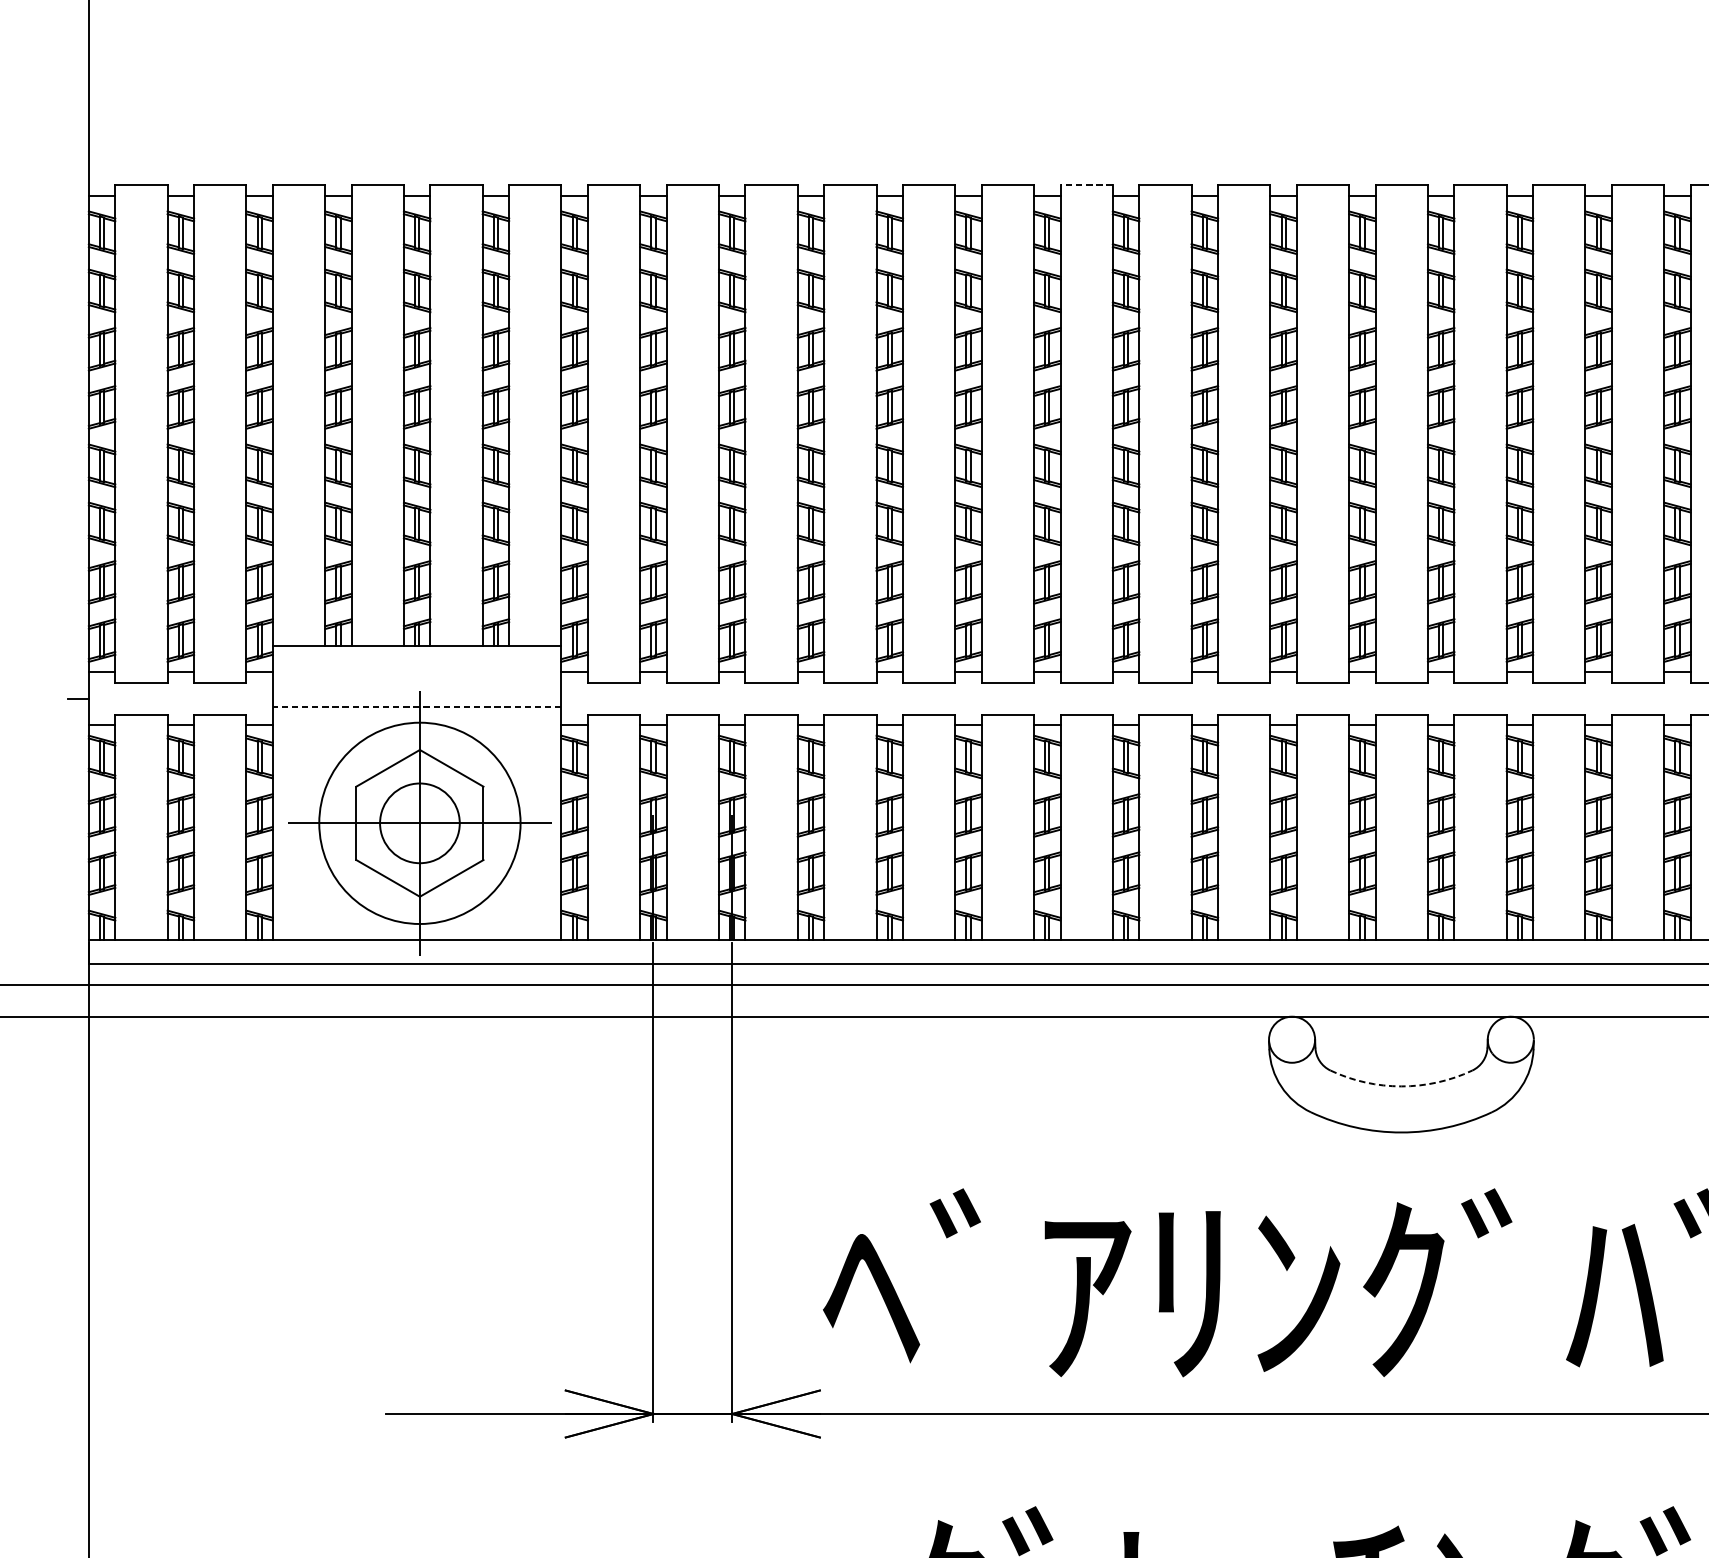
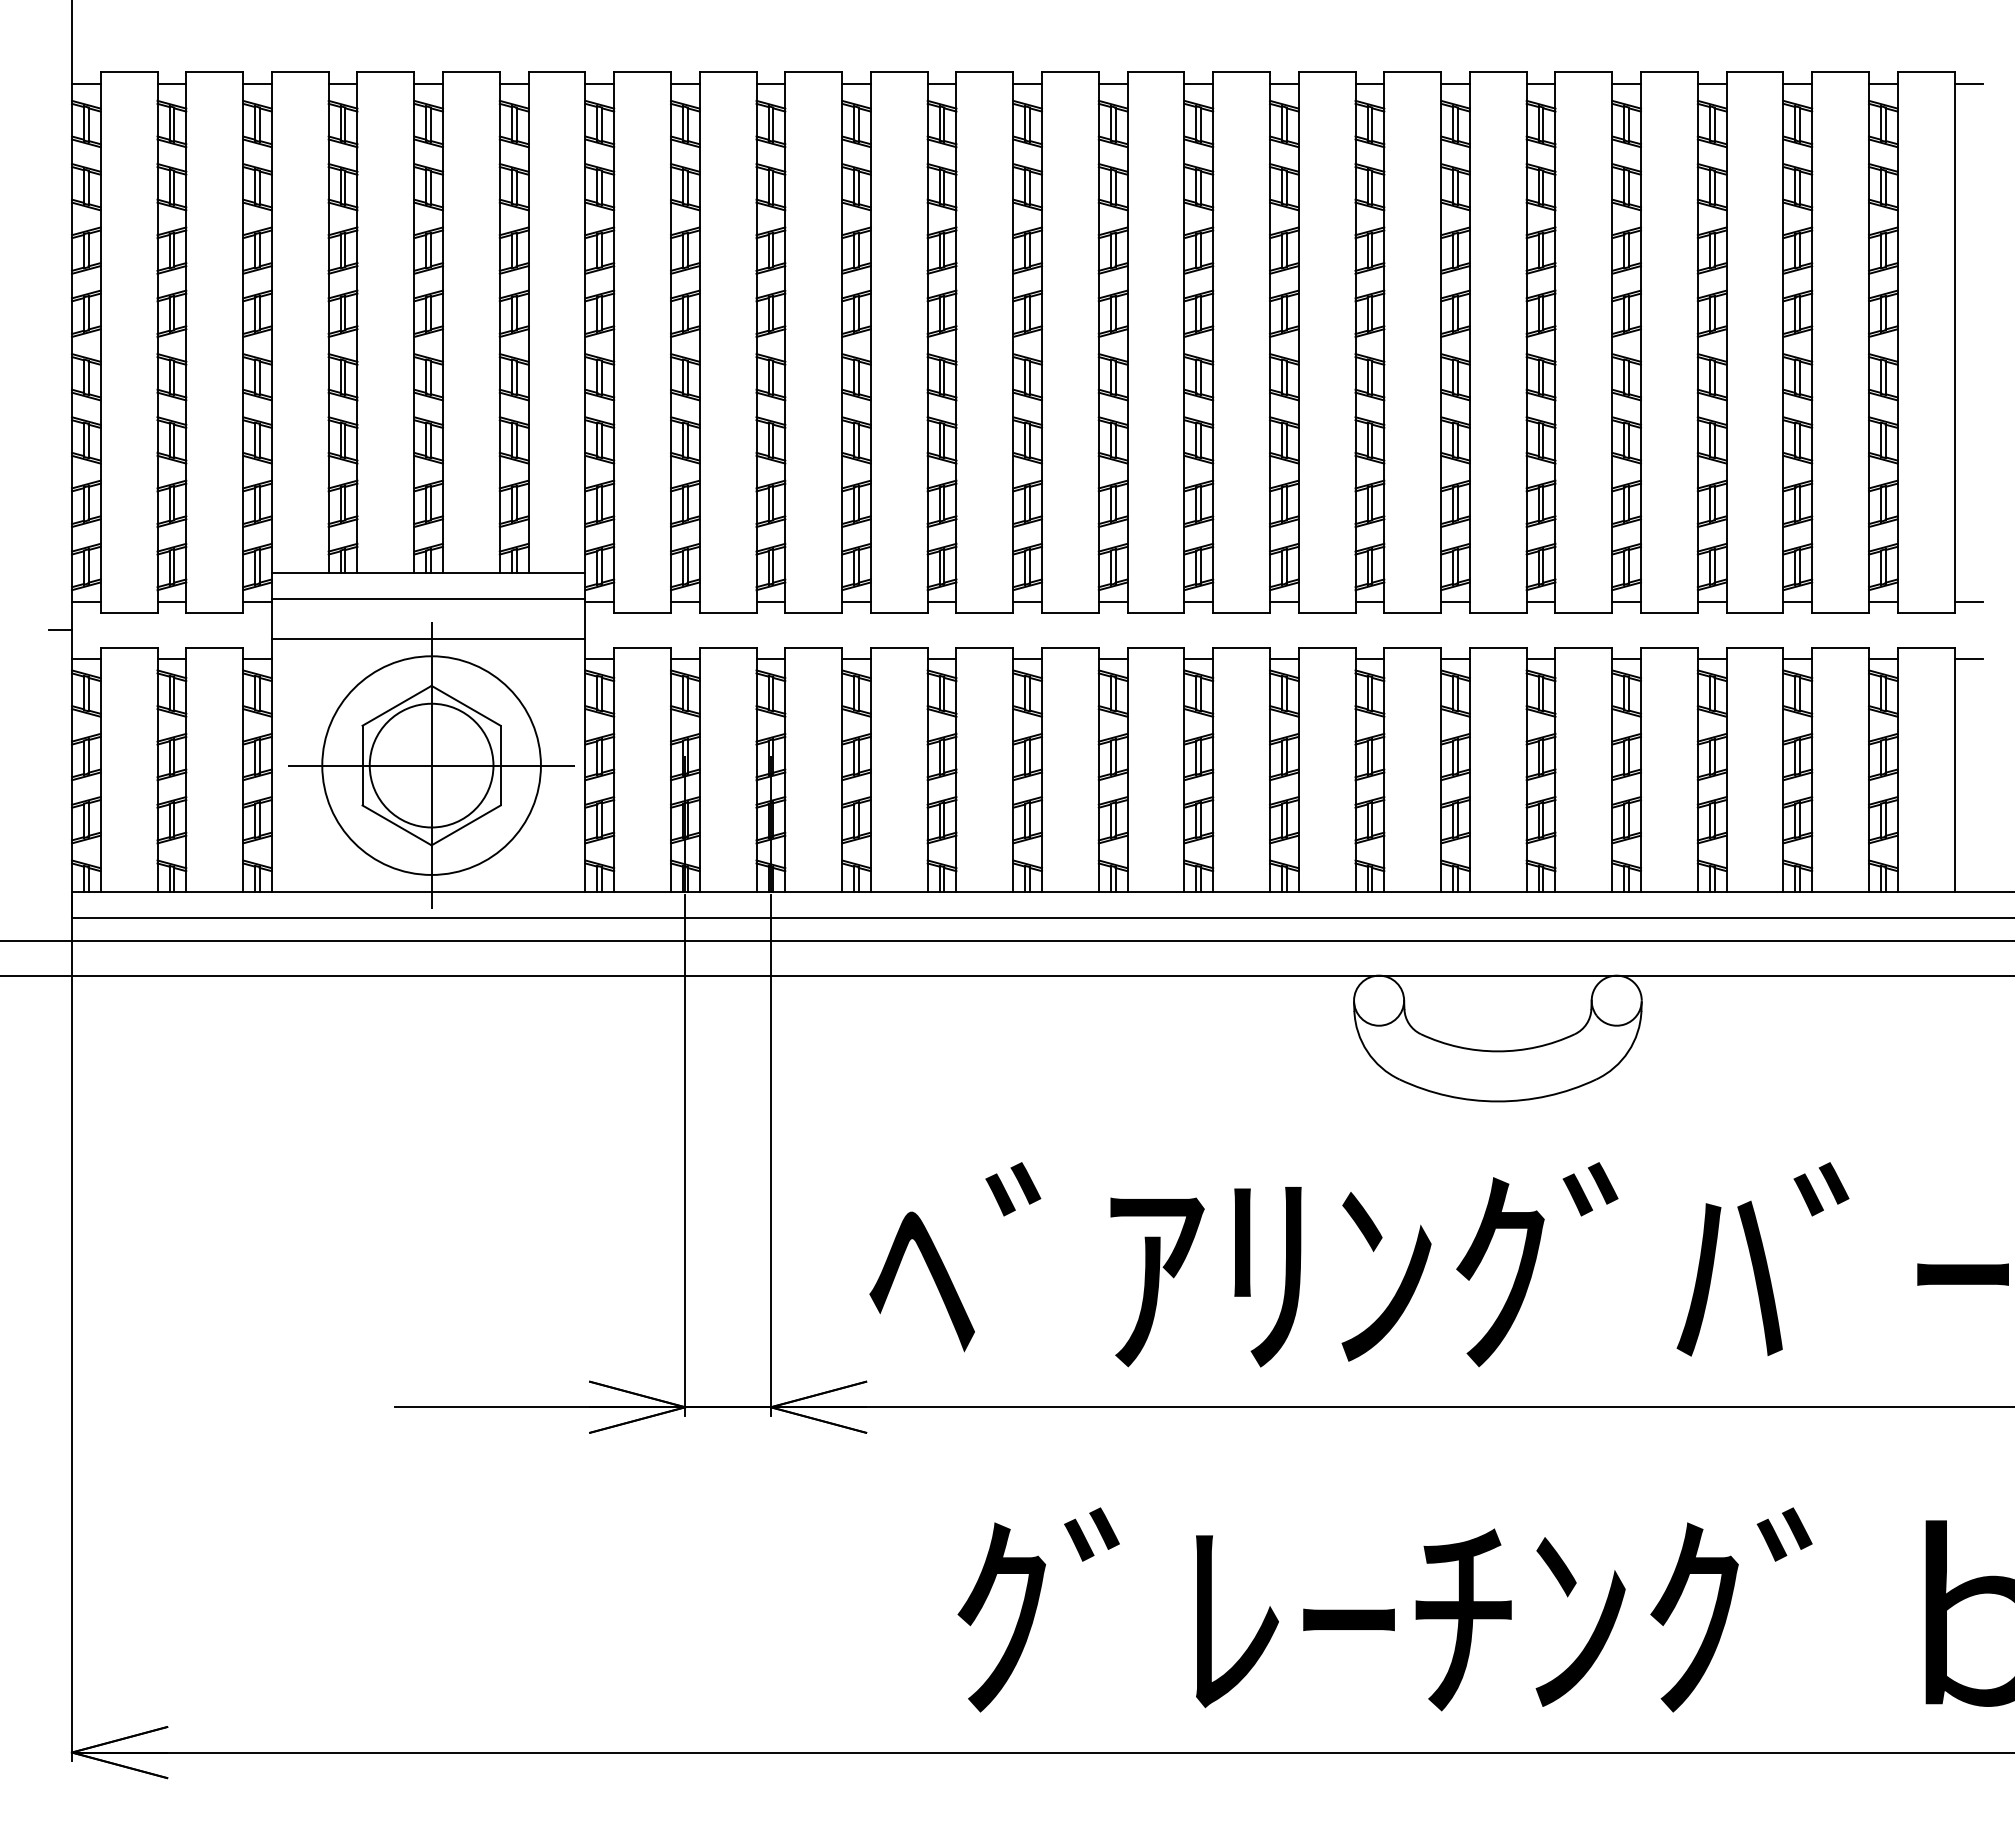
line: (1086, 185) -> (1155, 72), dashed -> solid
line: (417, 669) -> (428, 598), added
line: (417, 707) -> (428, 639), dashed -> solid
circle: (419, 823) -> (431, 765), size x1.43
arc: (1401, 1086) -> (1497, 1051), dashed -> solid

